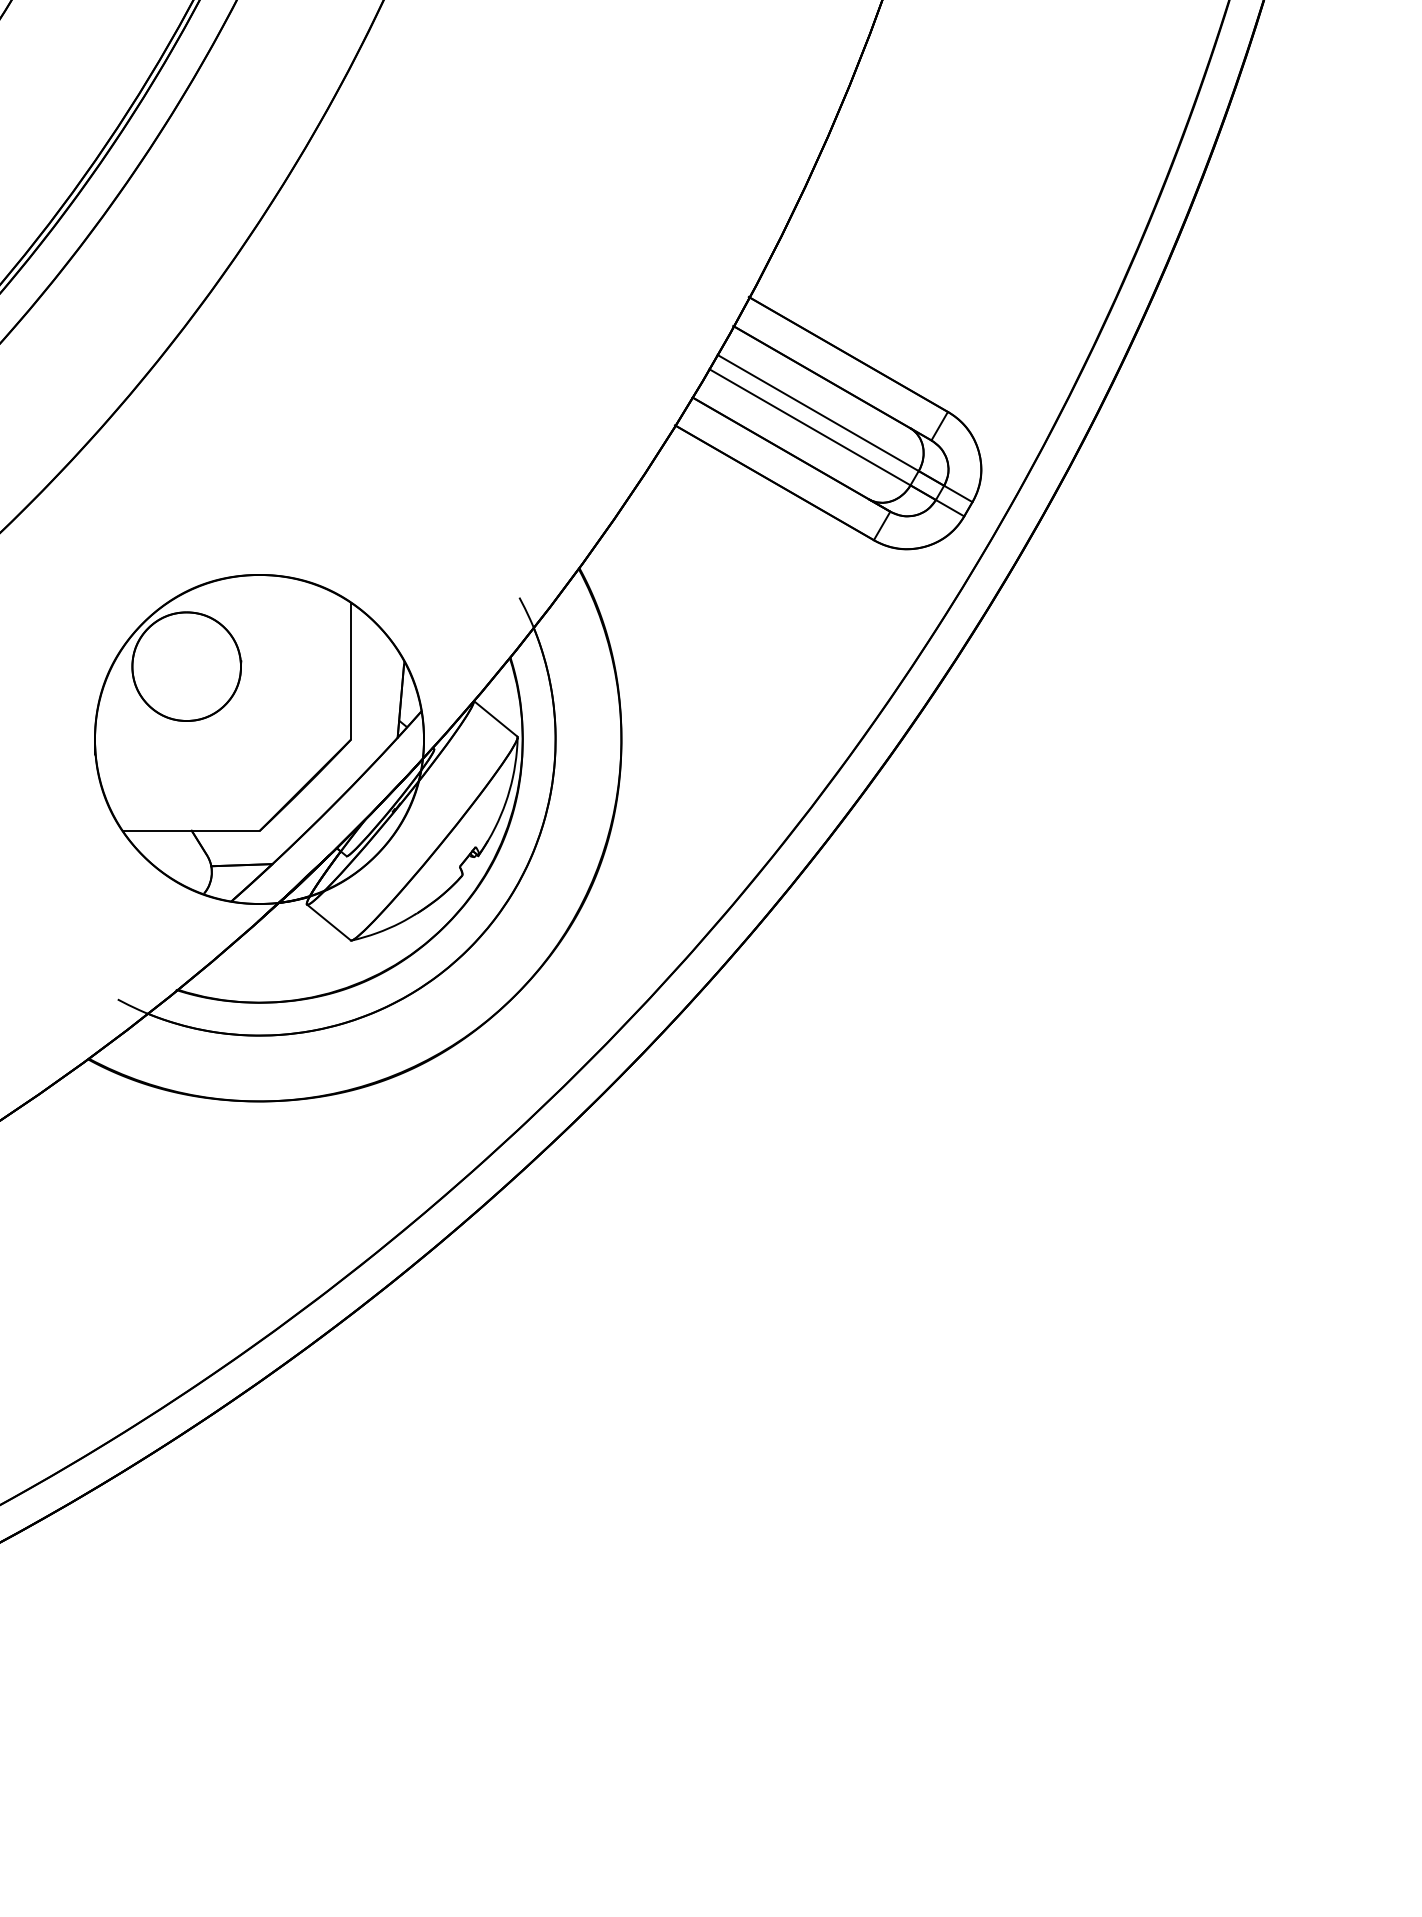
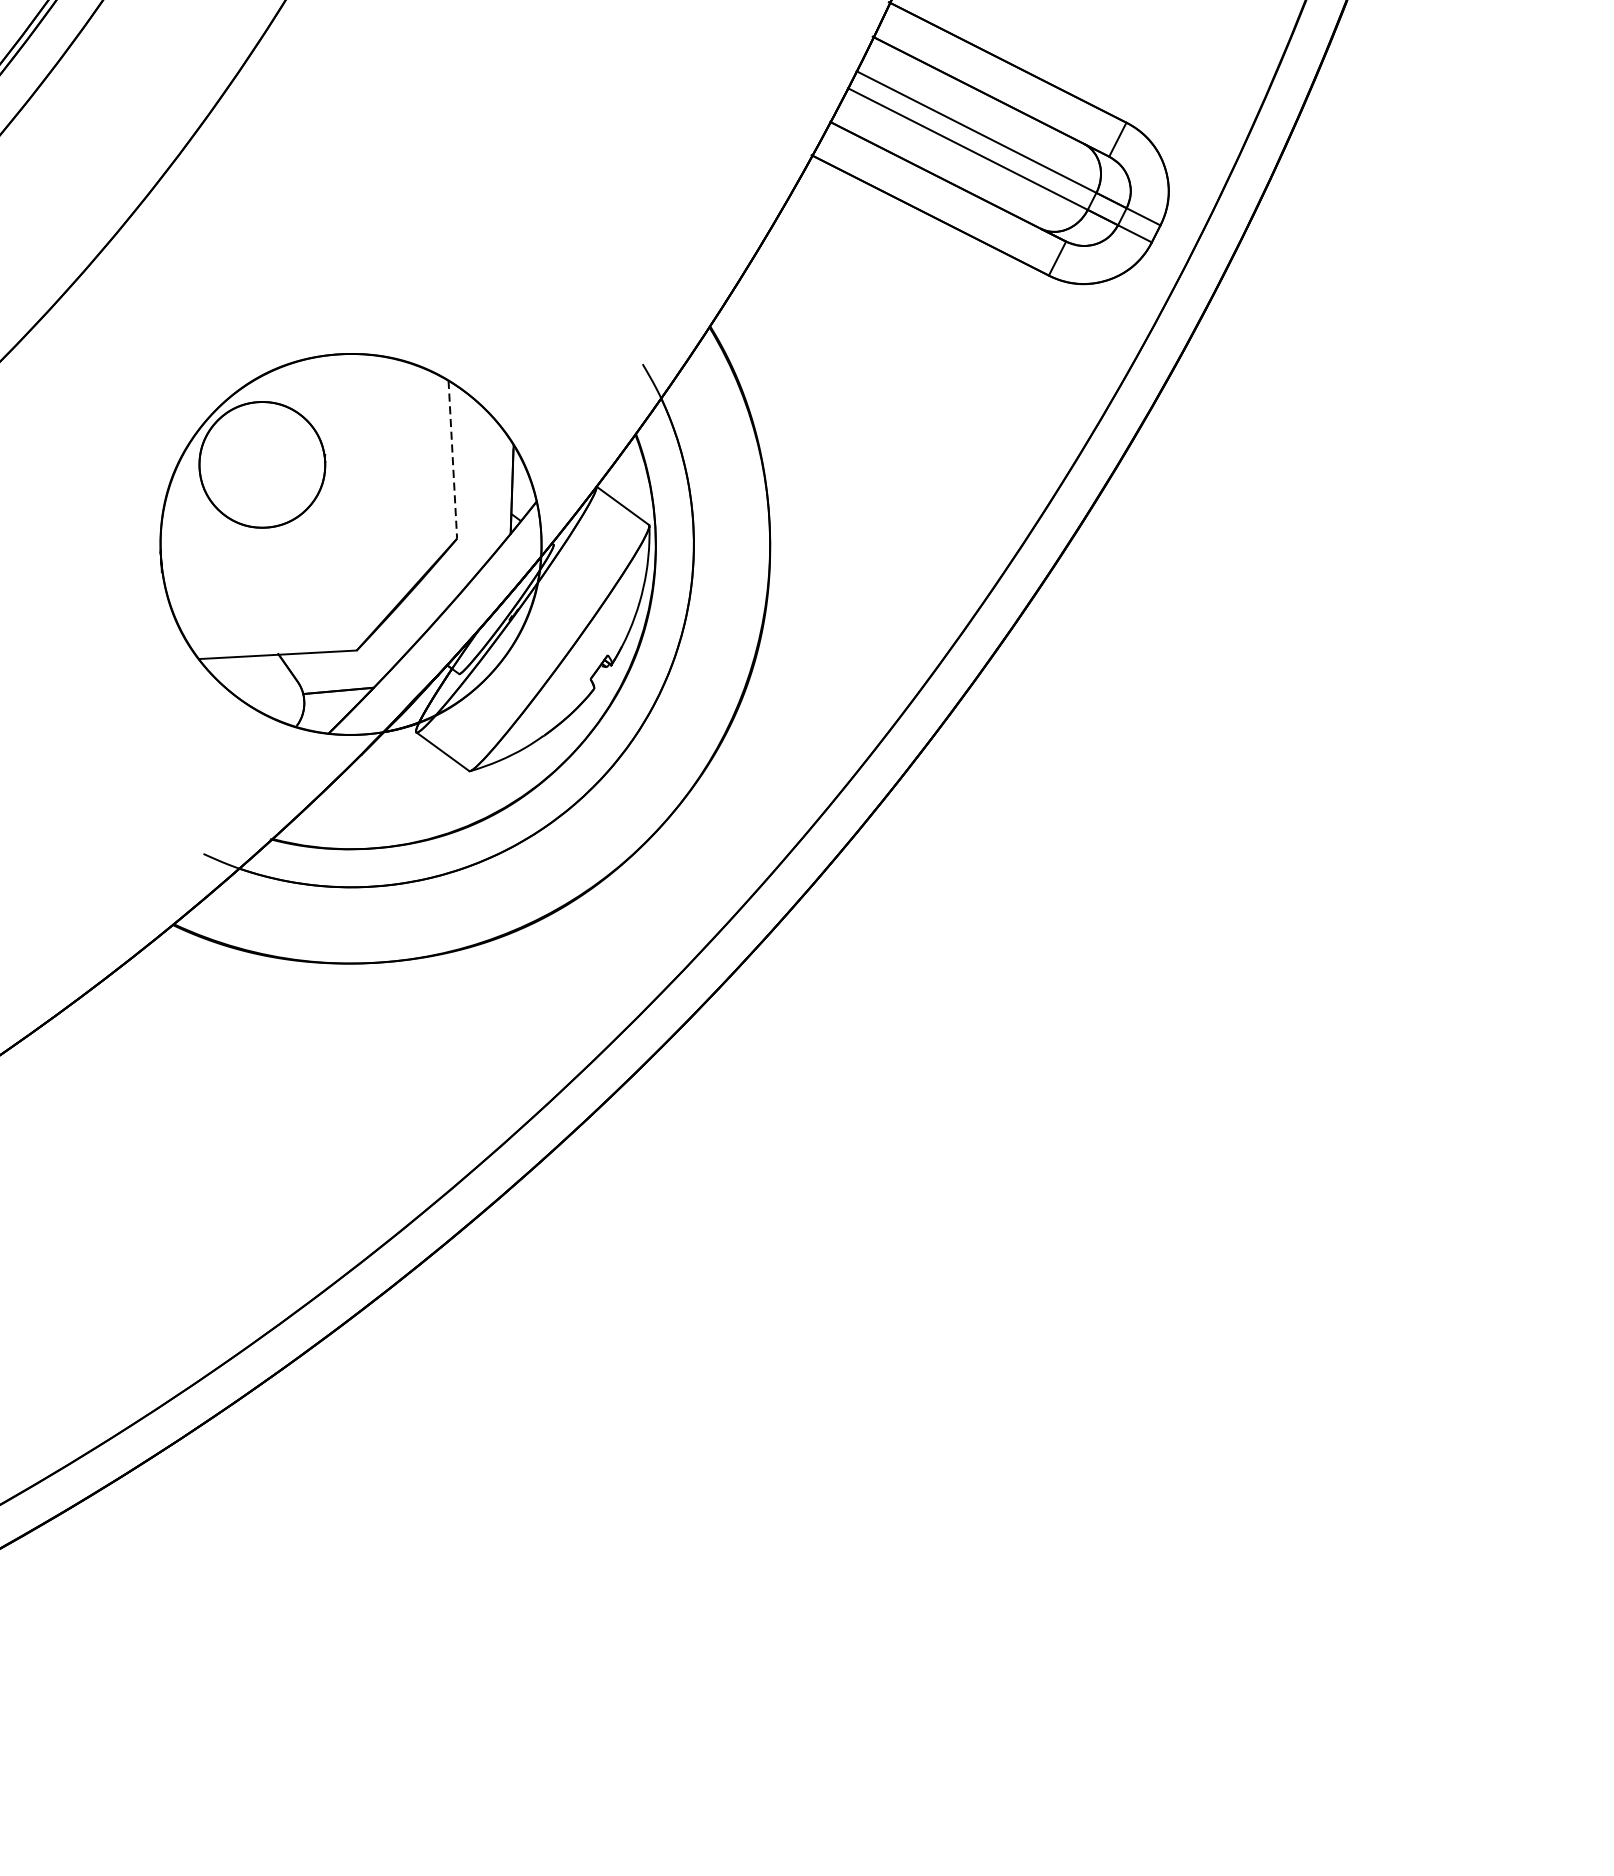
line: (351, 671) -> (453, 460), solid -> dashed

